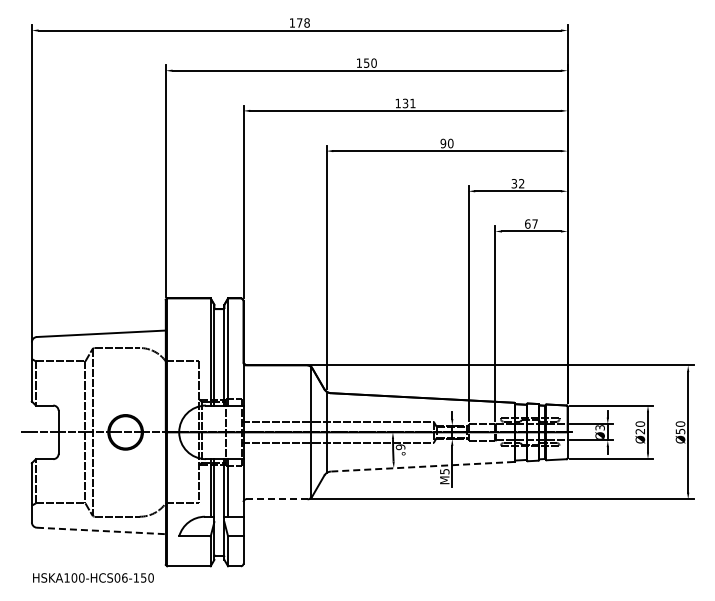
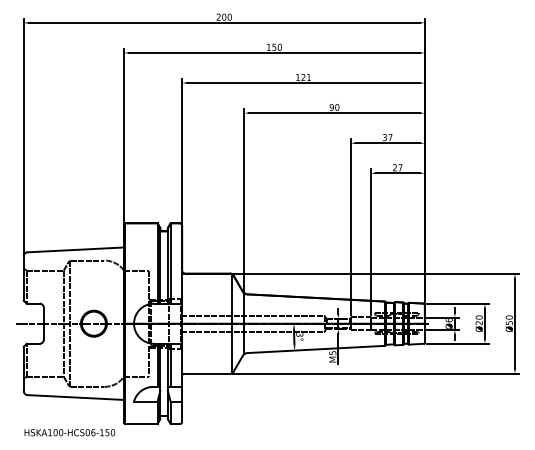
text: (299, 22) -> (224, 16), 178 -> 200
text: (405, 103) -> (303, 77), 131 -> 121
text: (521, 183) -> (390, 137), 32 -> 37
text: (527, 223) -> (394, 167), 67 -> 27
text: (599, 427) -> (448, 320), Ø3 -> Ø6
text: (400, 447) -> (299, 335), 6° -> 3°
line: (422, 466) -> (316, 349), dashed -> solid
line: (276, 499) -> (206, 373), dashed -> solid
line: (101, 530) -> (75, 397), dashed -> solid

